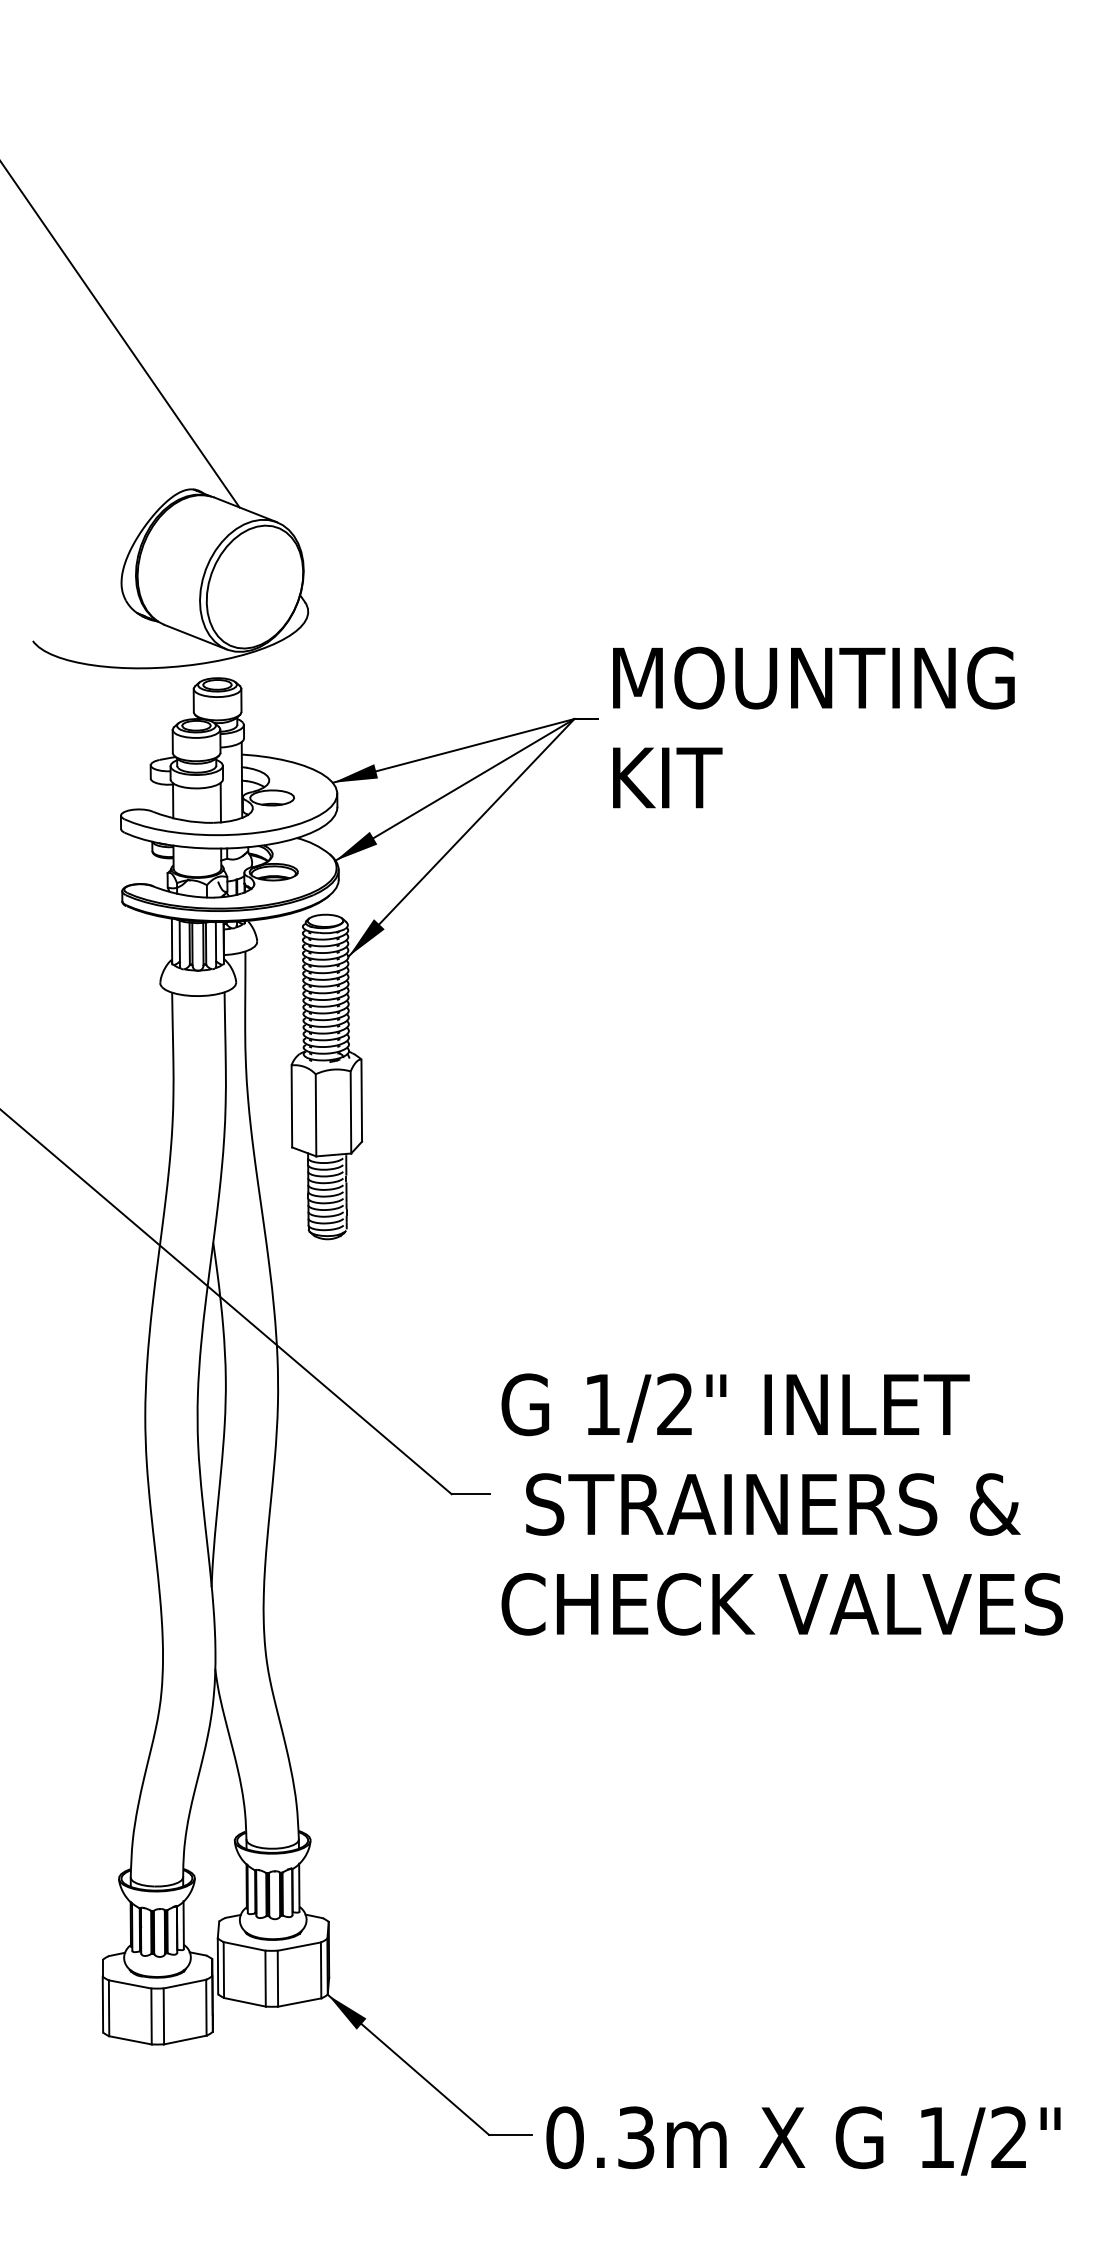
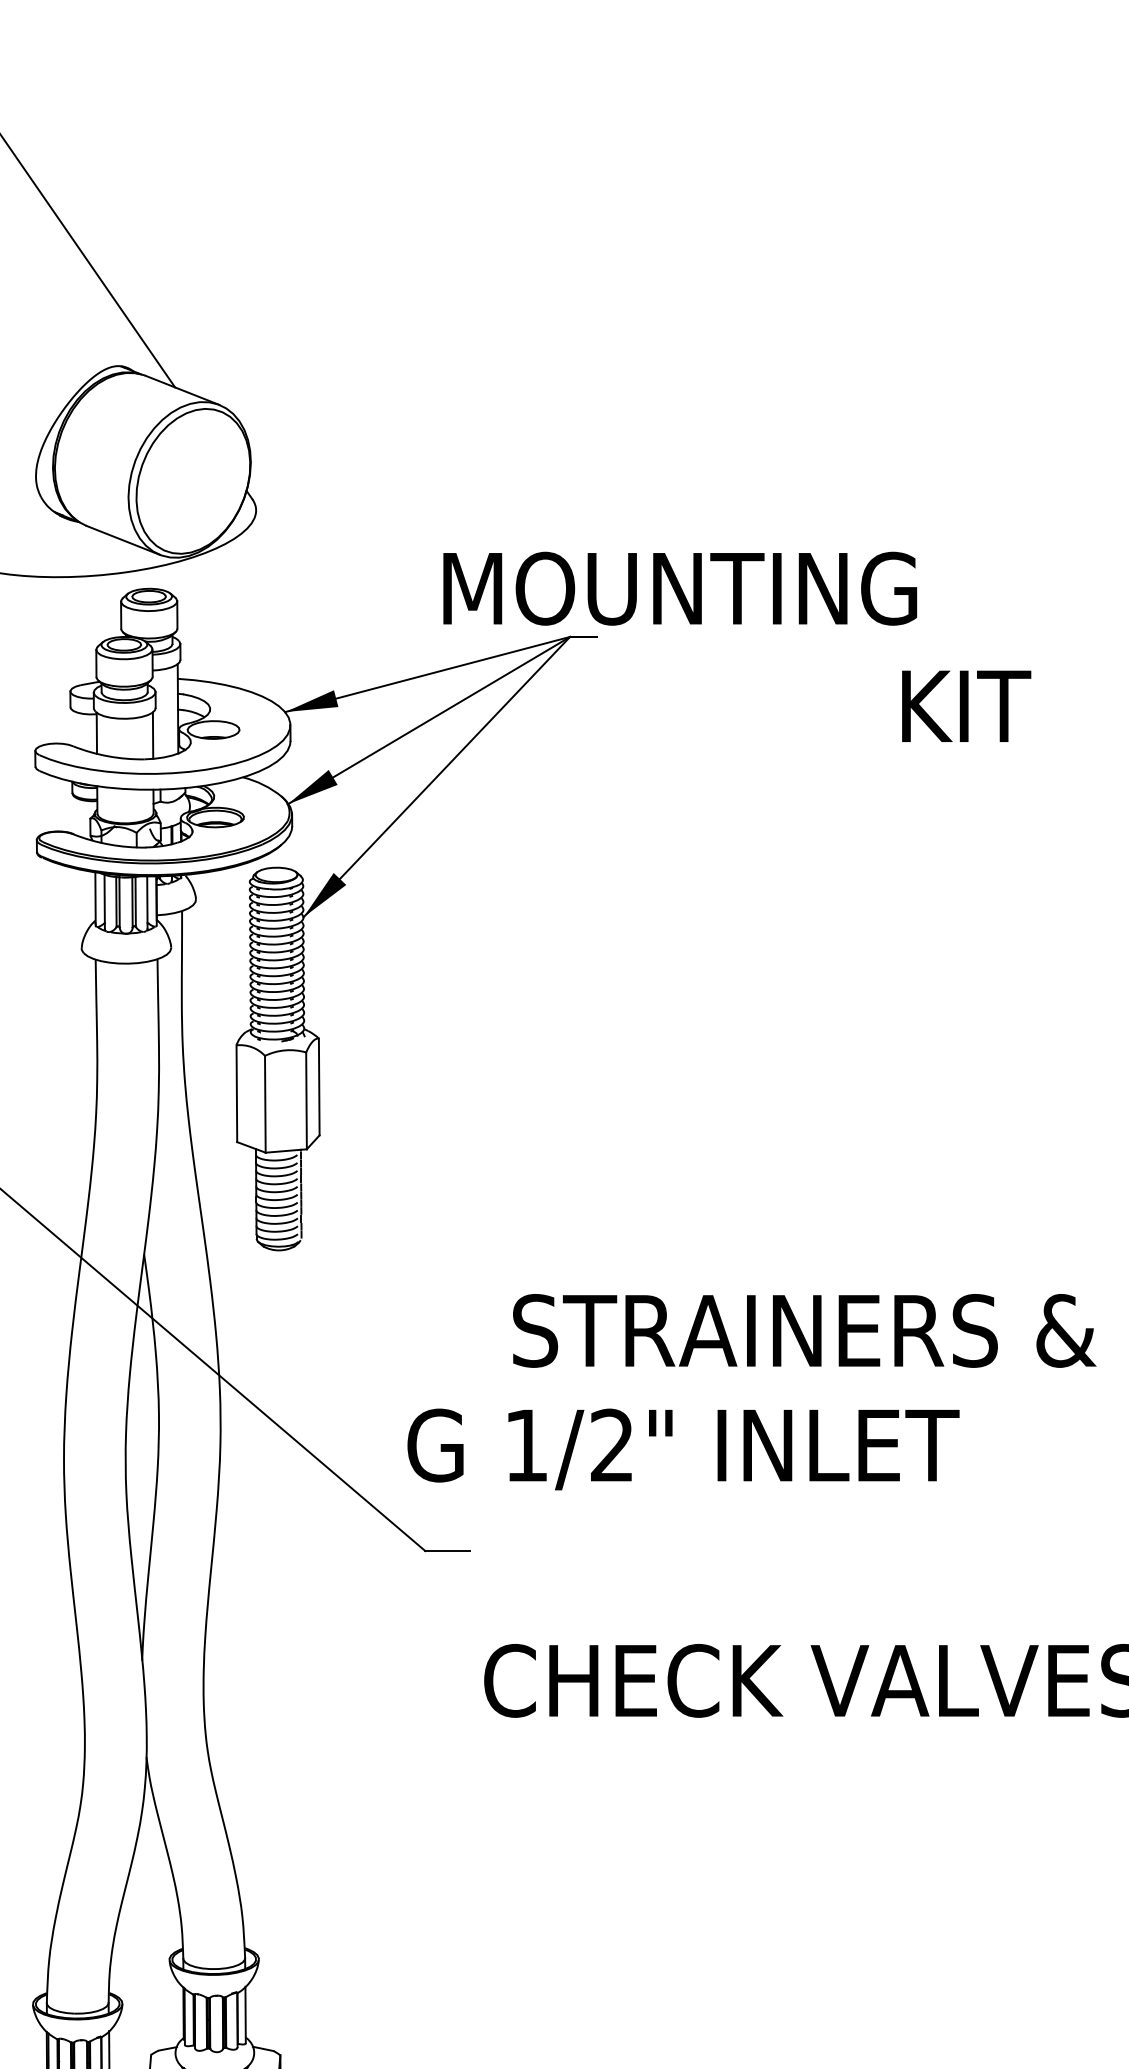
text: (813, 677) -> (679, 587), moved
text: (667, 777) -> (966, 705), moved
text: (735, 1407) -> (683, 1448), moved
text: (773, 1504) -> (804, 1330), moved

